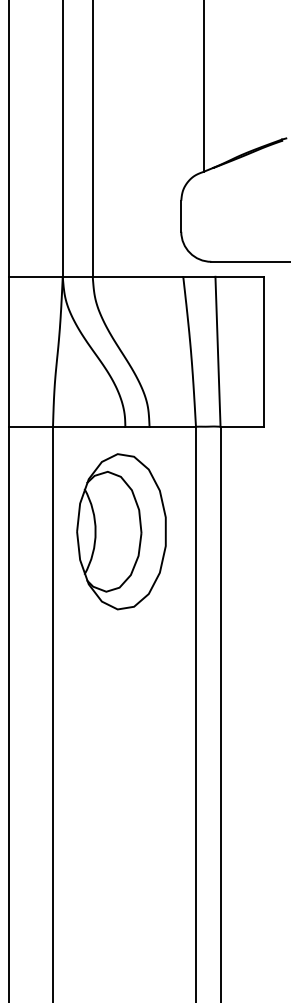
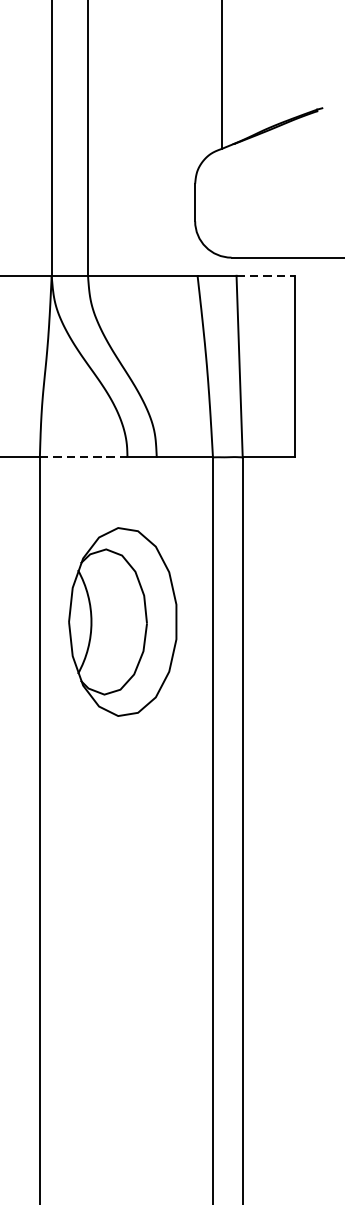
line: (240, 276) -> (266, 275), solid -> dashed
line: (89, 426) -> (84, 457), solid -> dashed
part: (121, 531) -> (122, 621), moved

